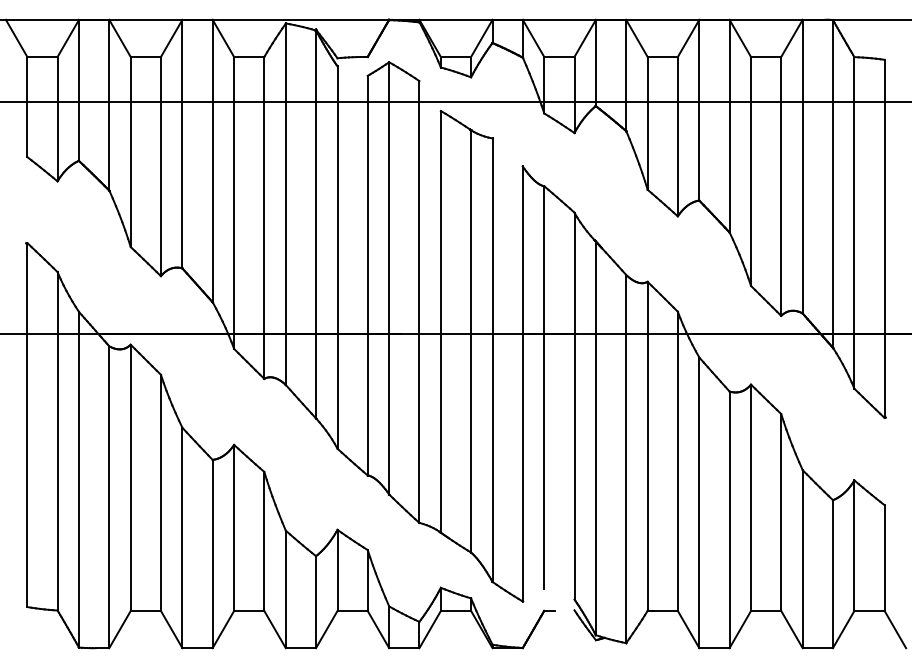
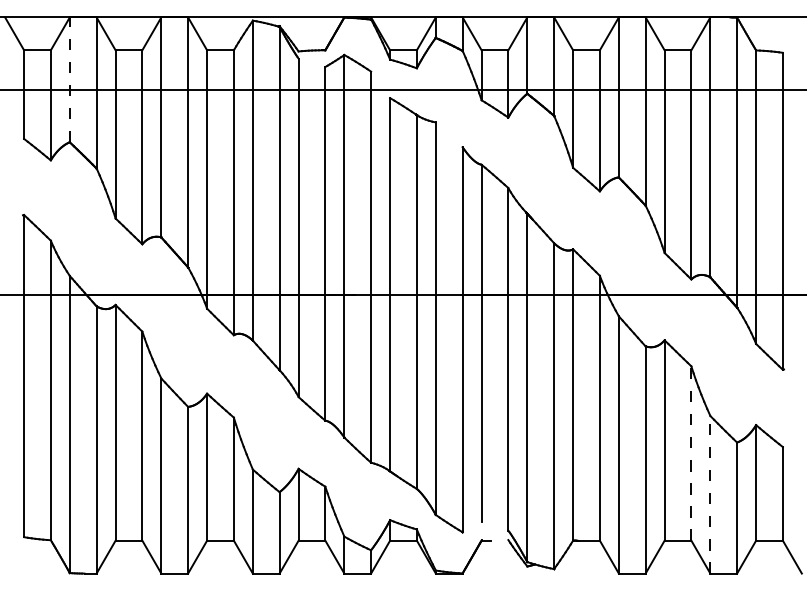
line: (79, 90) -> (70, 79), solid -> dashed
line: (781, 512) -> (691, 453), solid -> dashed
line: (802, 558) -> (710, 494), solid -> dashed

